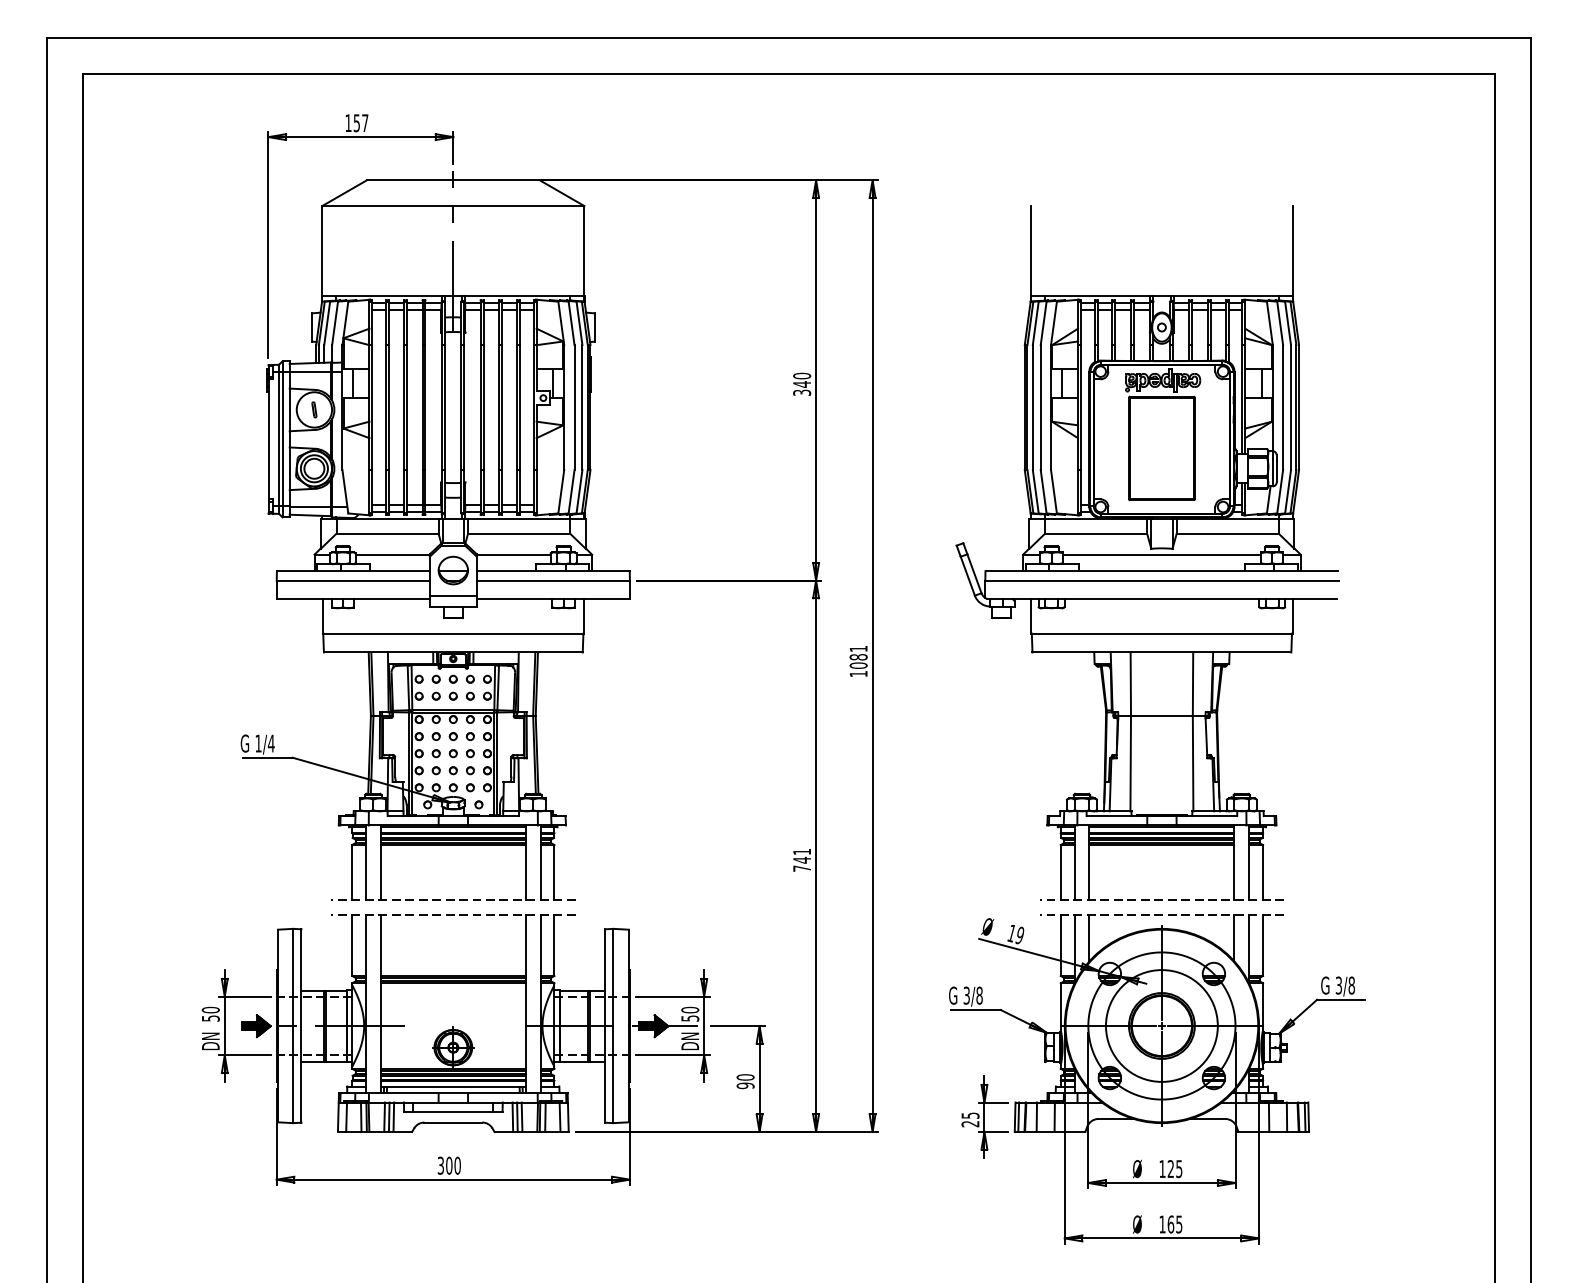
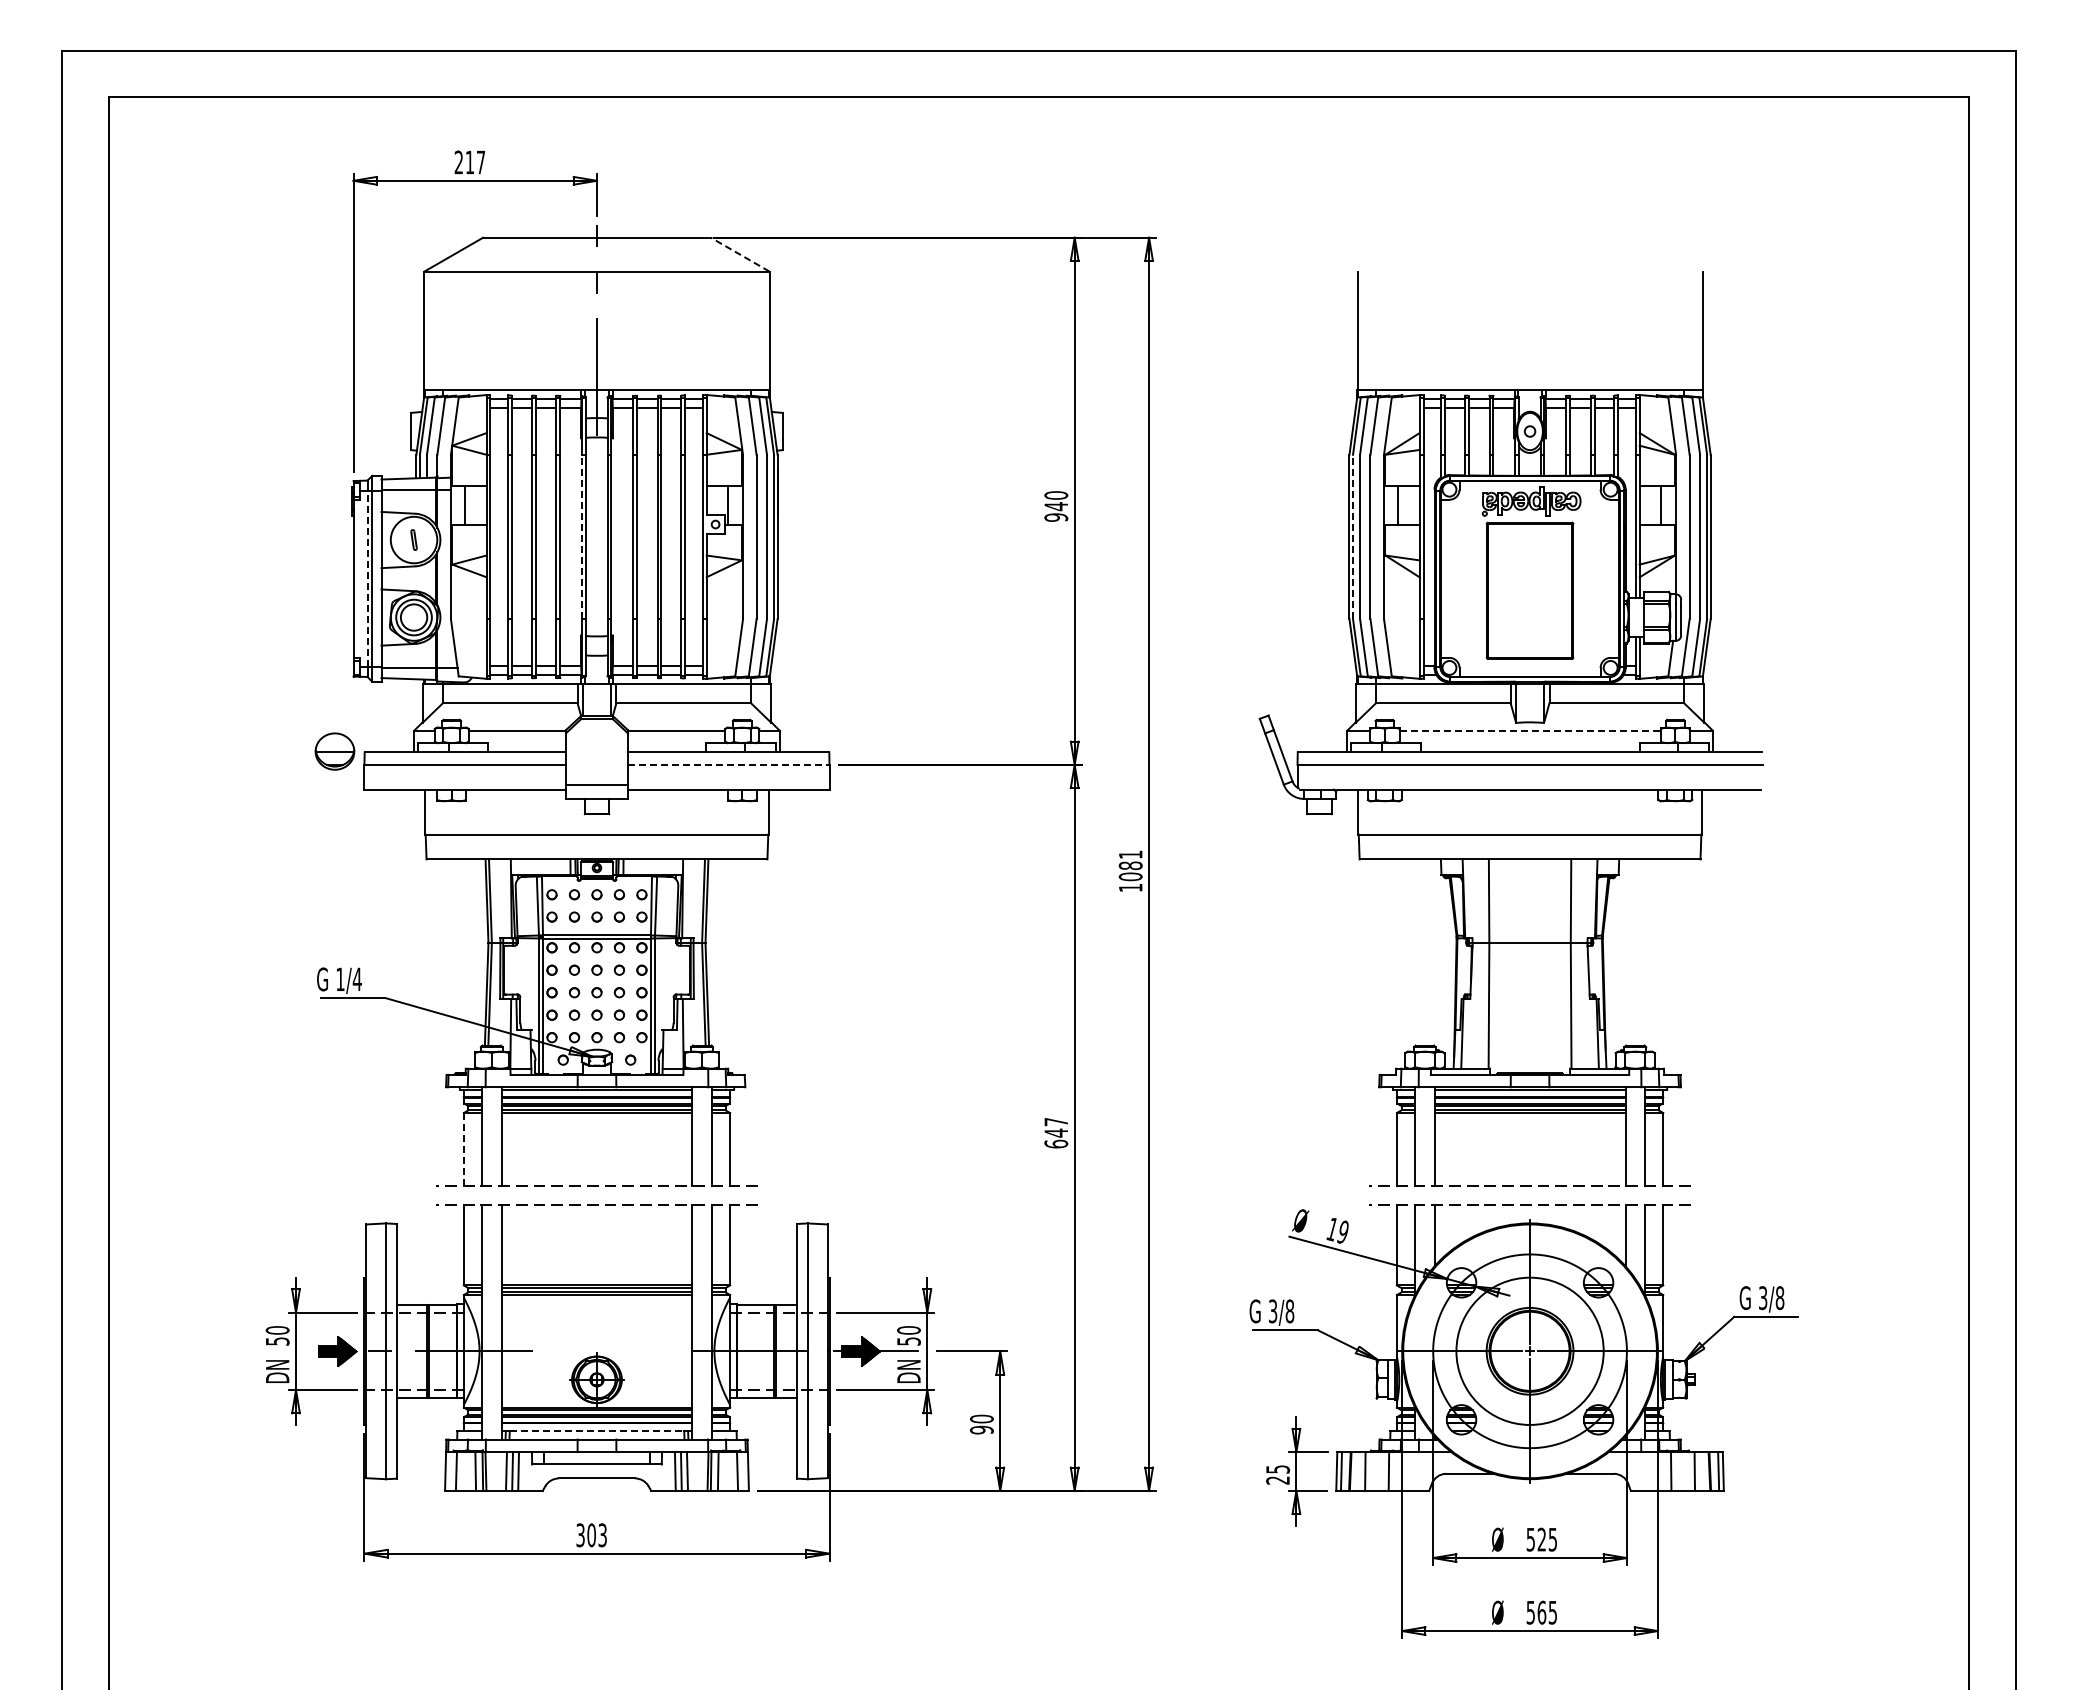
text: (351, 123) -> (463, 162), 157 -> 217
line: (562, 193) -> (740, 254), solid -> dashed
text: (802, 392) -> (1056, 517), 340 -> 940
line: (441, 407) -> (581, 536), solid -> dashed
line: (1027, 407) -> (1353, 536), solid -> dashed
line: (279, 439) -> (367, 578), solid -> dashed
line: (1162, 554) -> (1530, 730), solid -> dashed
part: (452, 570) -> (334, 751), moved
line: (553, 580) -> (728, 764), solid -> dashed
text: (802, 860) -> (1056, 1133), 741 -> 647
line: (351, 872) -> (463, 1149), solid -> dashed
line: (453, 1086) -> (597, 1431), solid -> dashed
text: (457, 1165) -> (602, 1535), 300 -> 303
text: (1162, 1168) -> (1530, 1539), 125 -> 525
text: (1162, 1224) -> (1530, 1612), 165 -> 565

